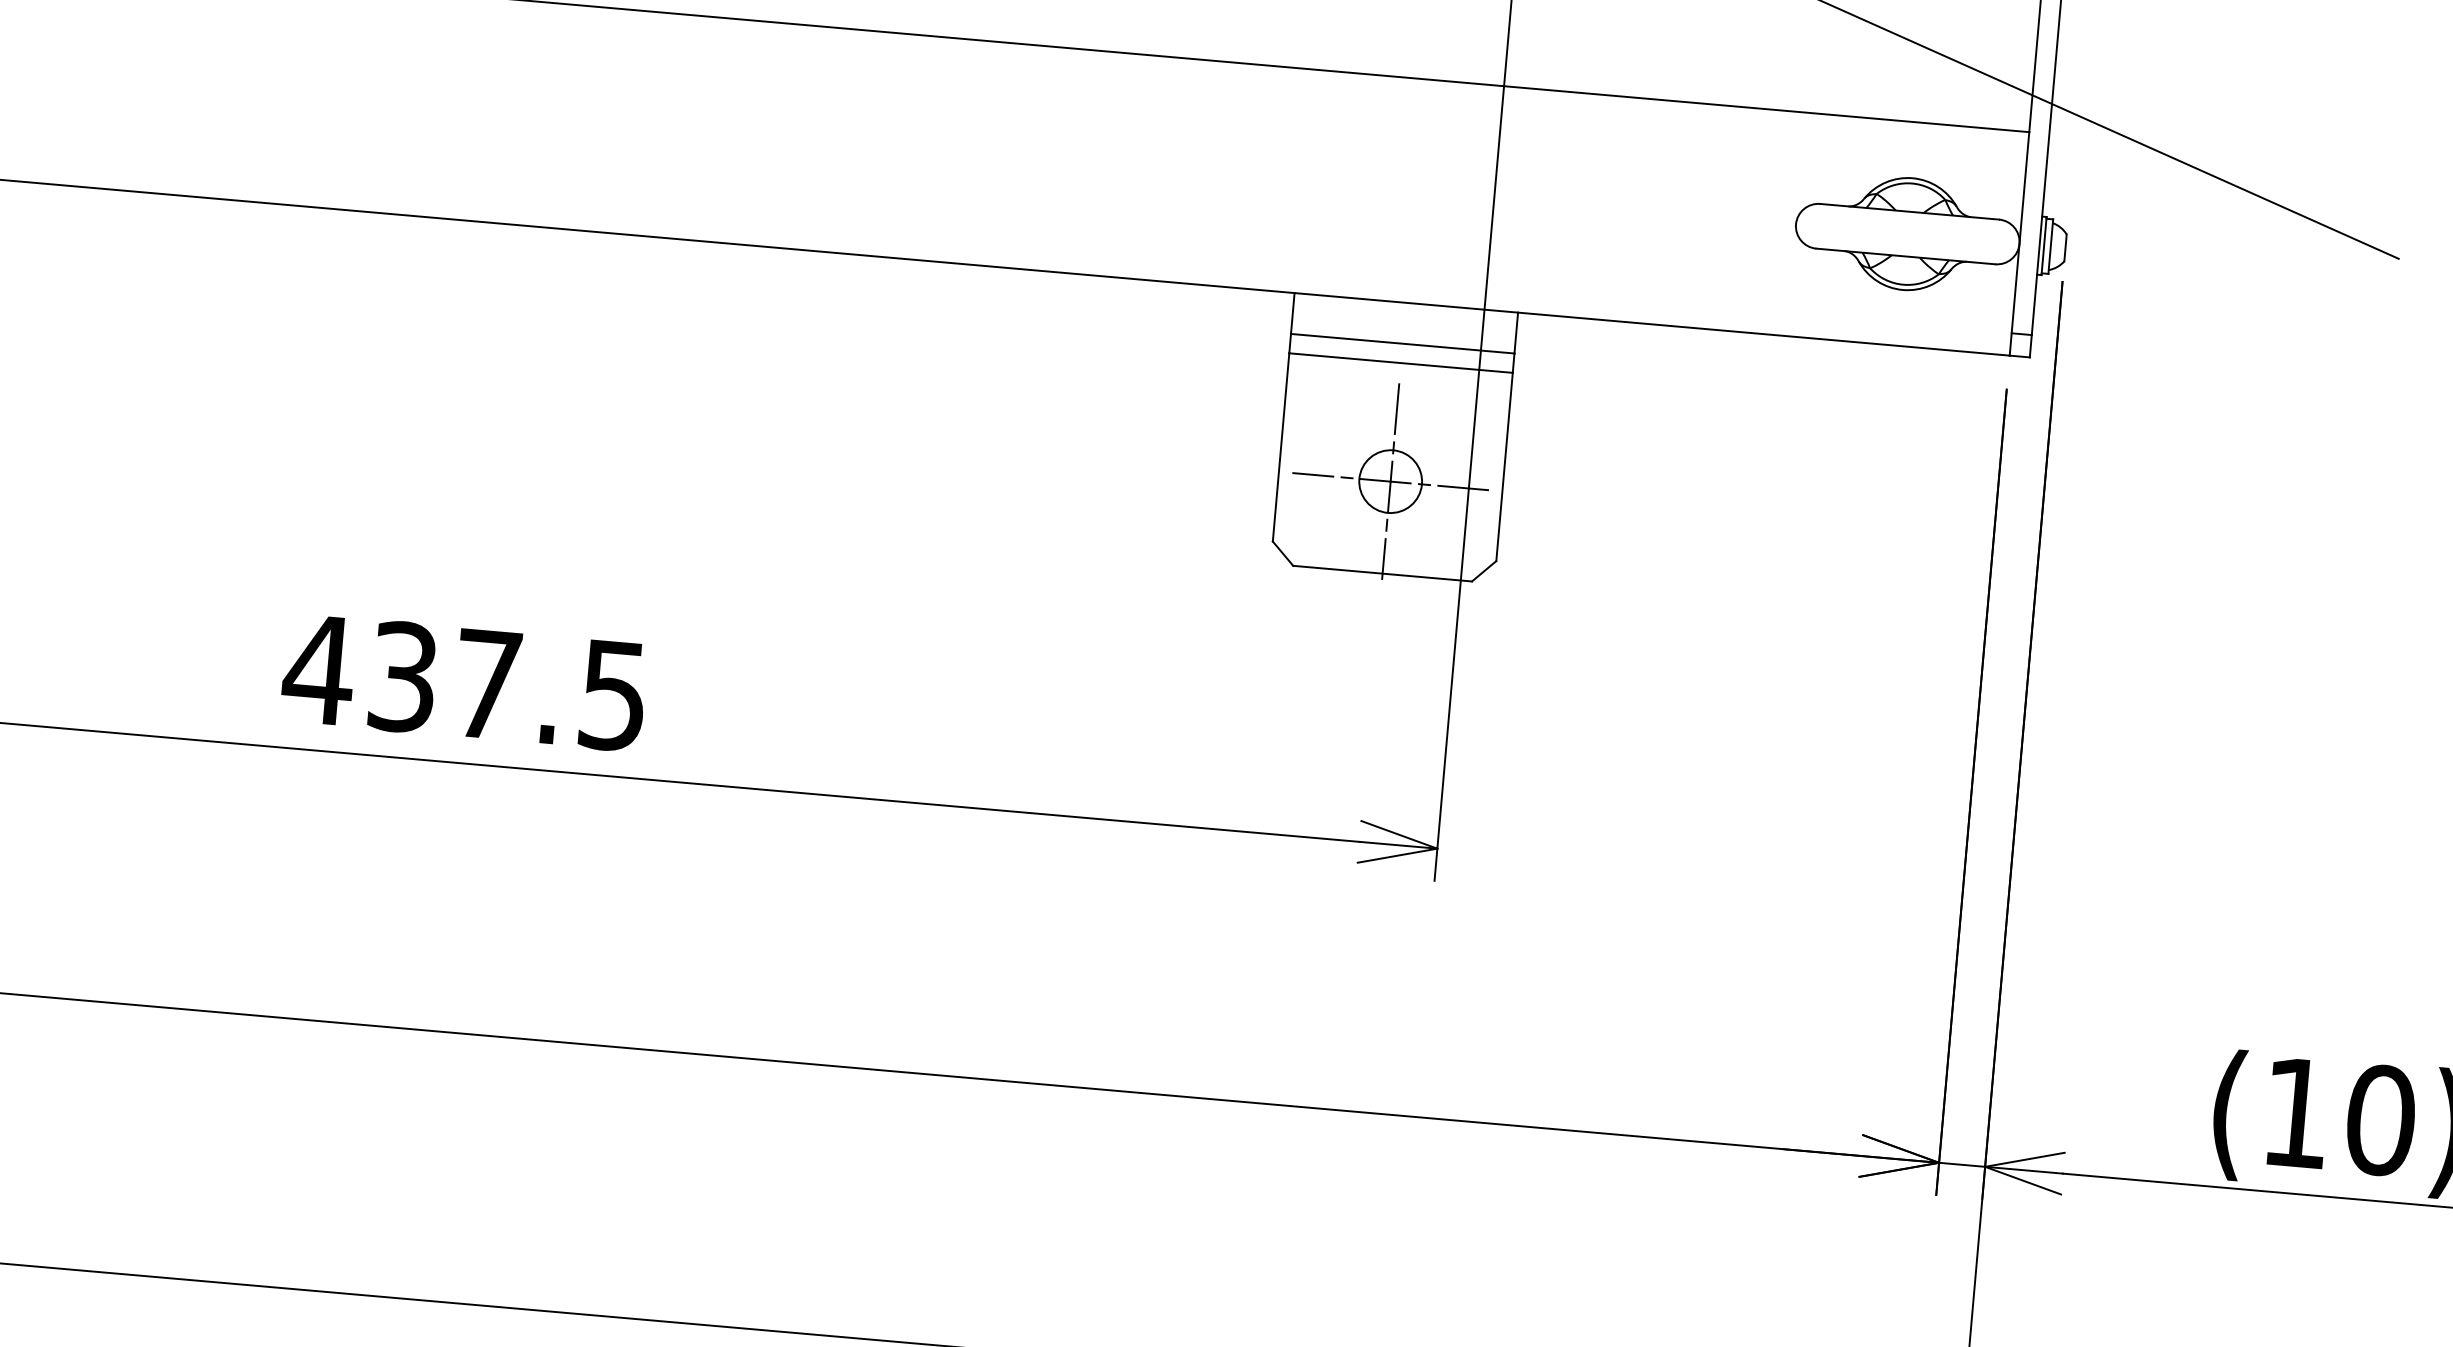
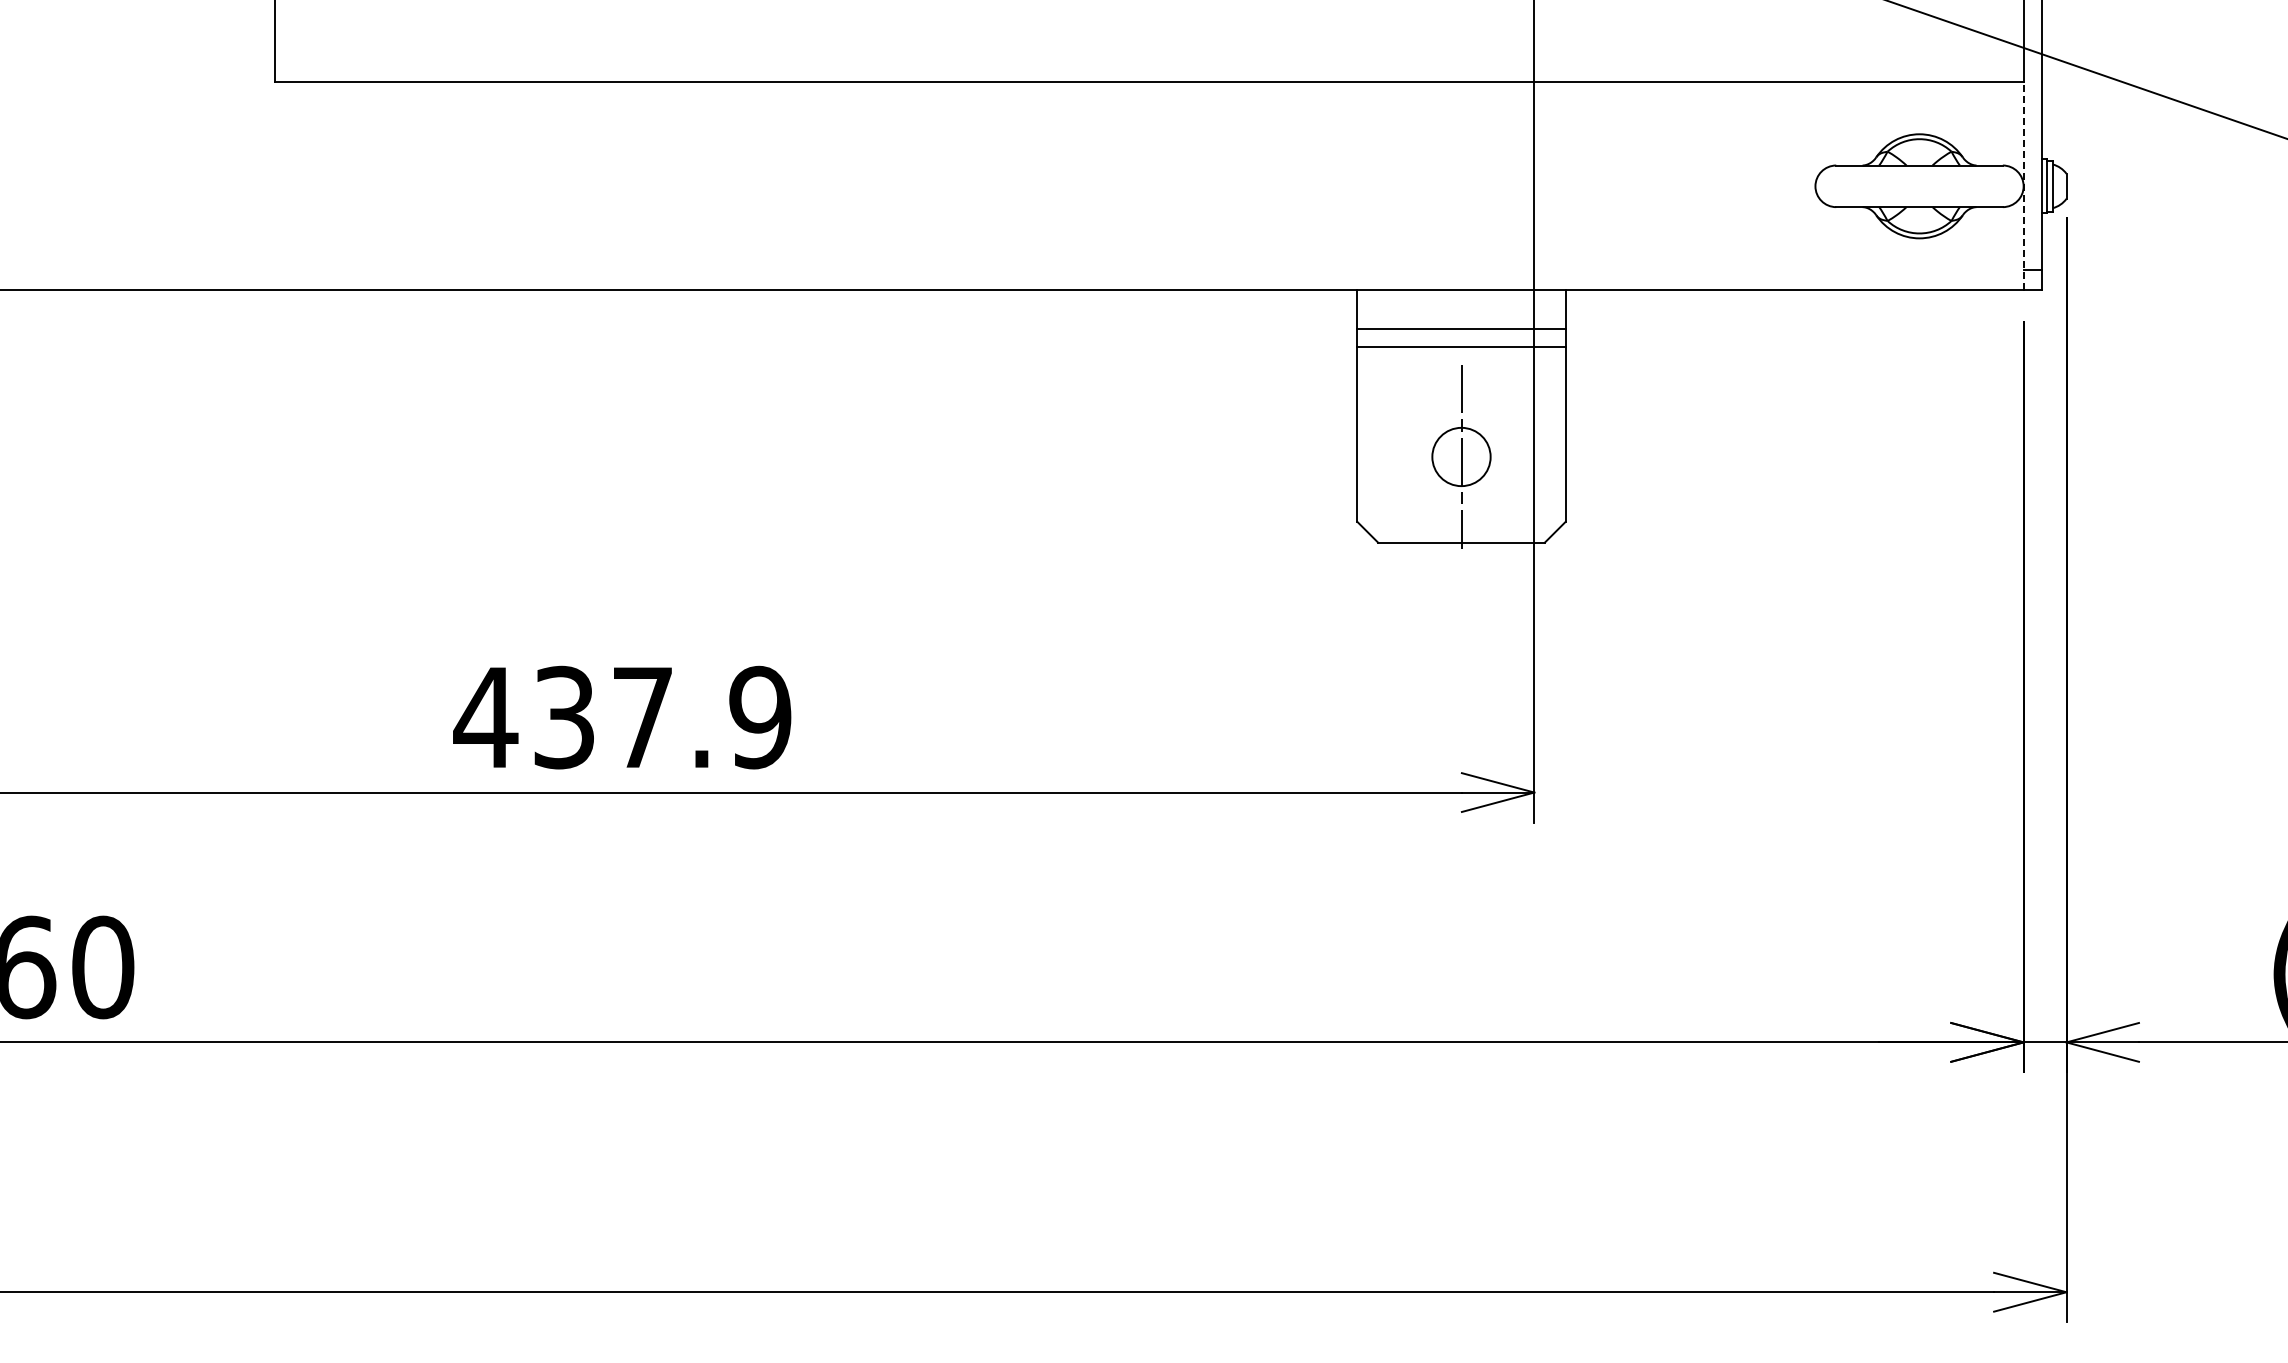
line: (2019, 242) -> (2023, 185), solid -> dashed
line: (1390, 482) -> (1461, 457), removed
text: (613, 695) -> (760, 717), 437.5 -> 437.9

